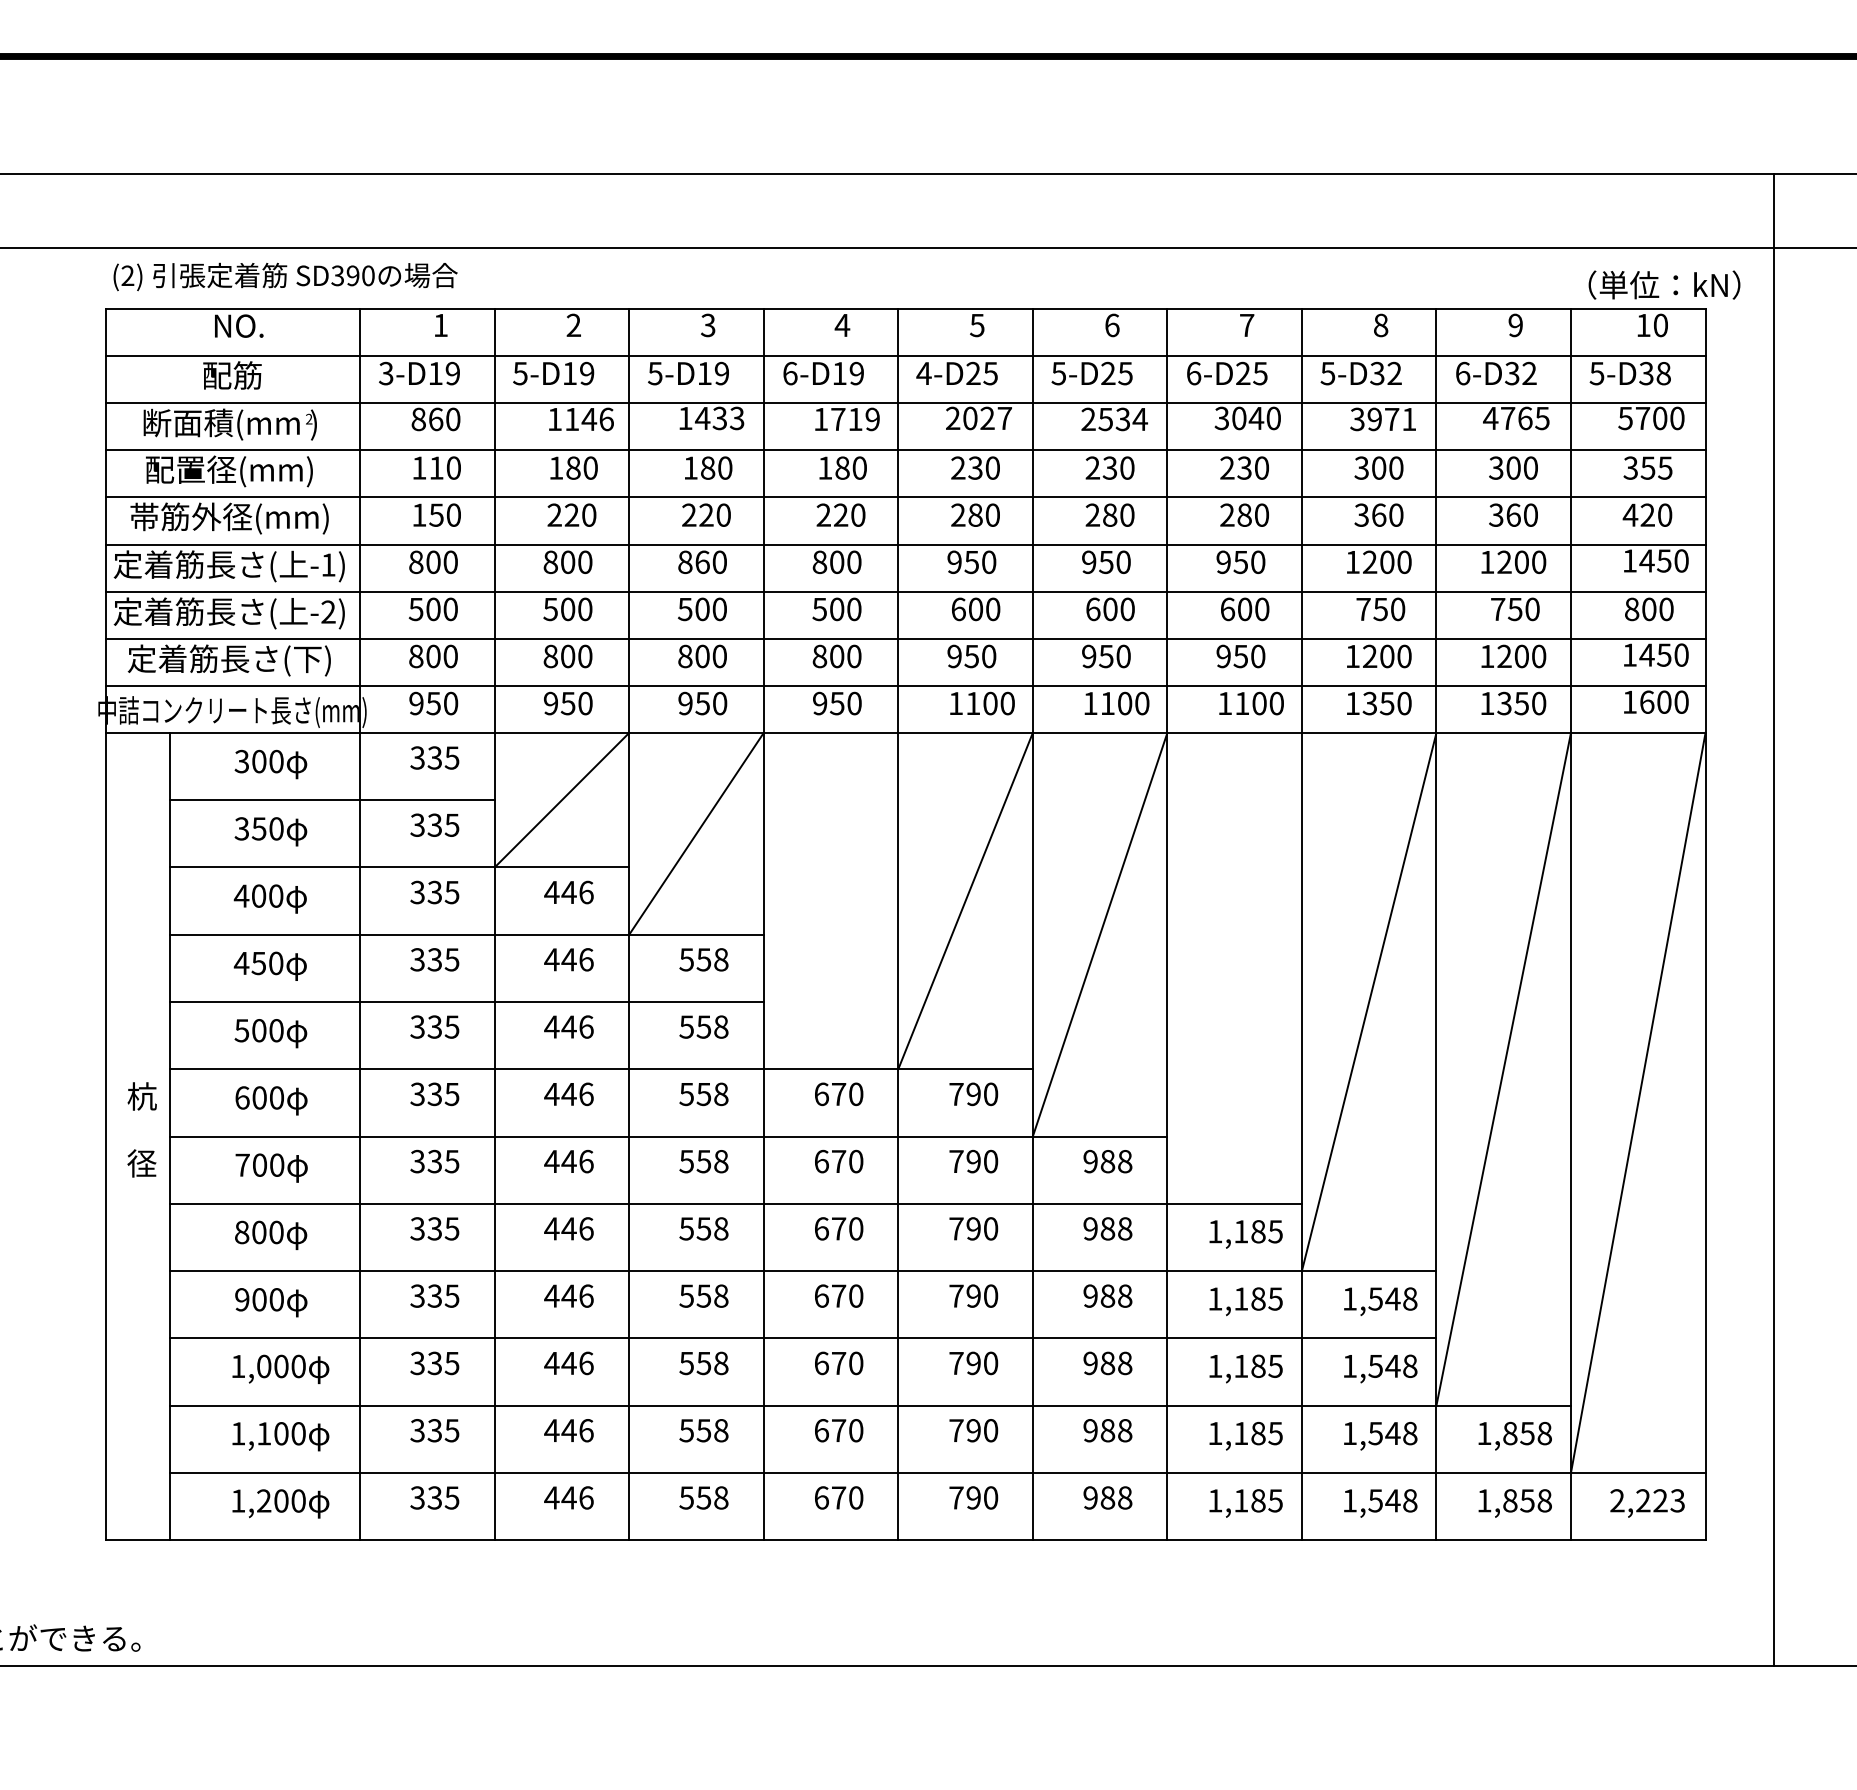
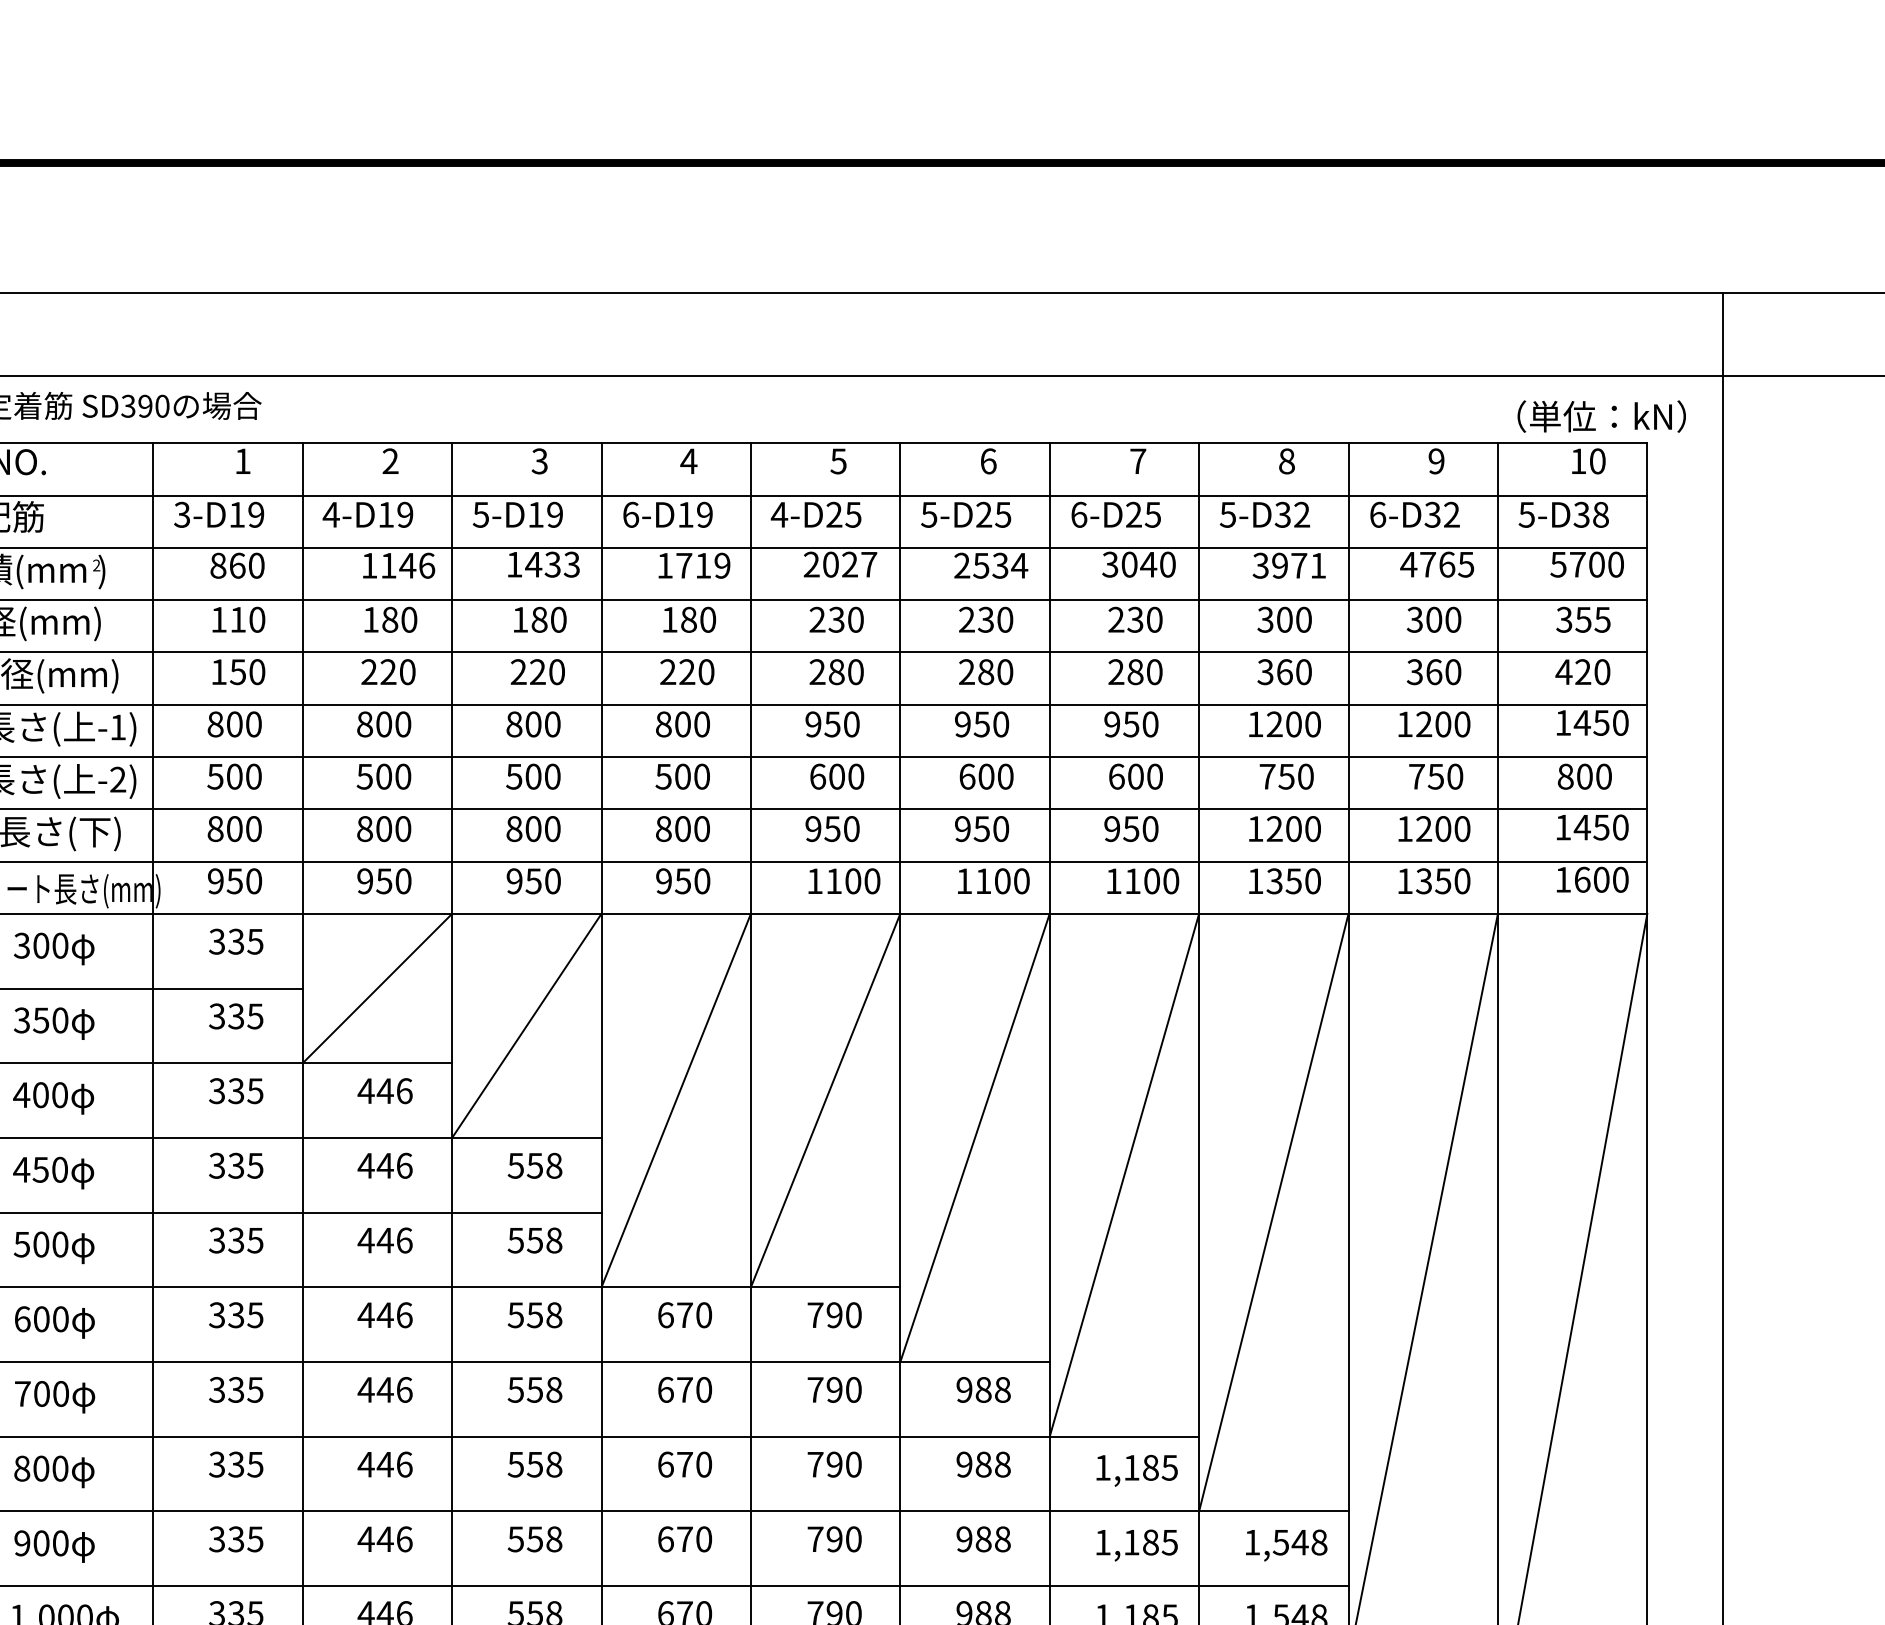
text: (520, 373) -> (331, 514), 5-D19 -> 4-D19
text: (702, 561) -> (533, 723), 860 -> 800
line: (830, 900) -> (675, 1099), added
line: (1234, 967) -> (1124, 1174), added

